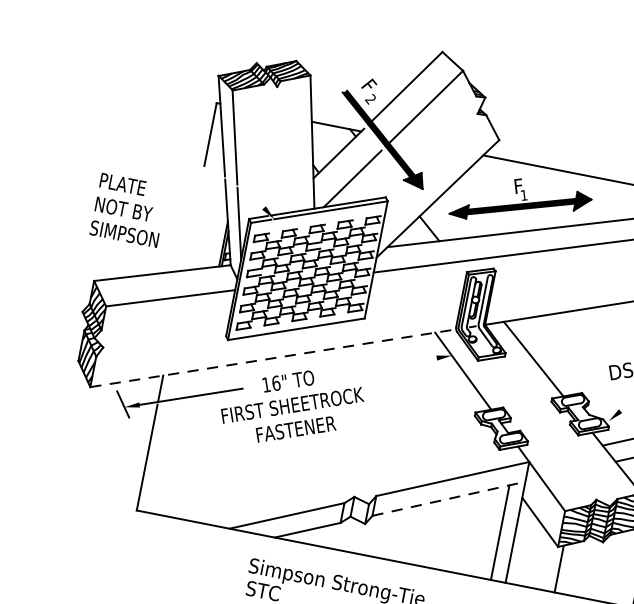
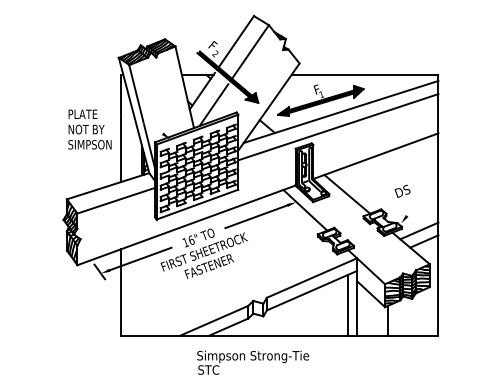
text: (128, 210) -> (89, 129), moved
line: (193, 219) -> (120, 149), added
line: (274, 358) -> (187, 225), dashed -> solid
line: (384, 365) -> (256, 216), added
line: (449, 498) -> (312, 290), dashed -> solid

